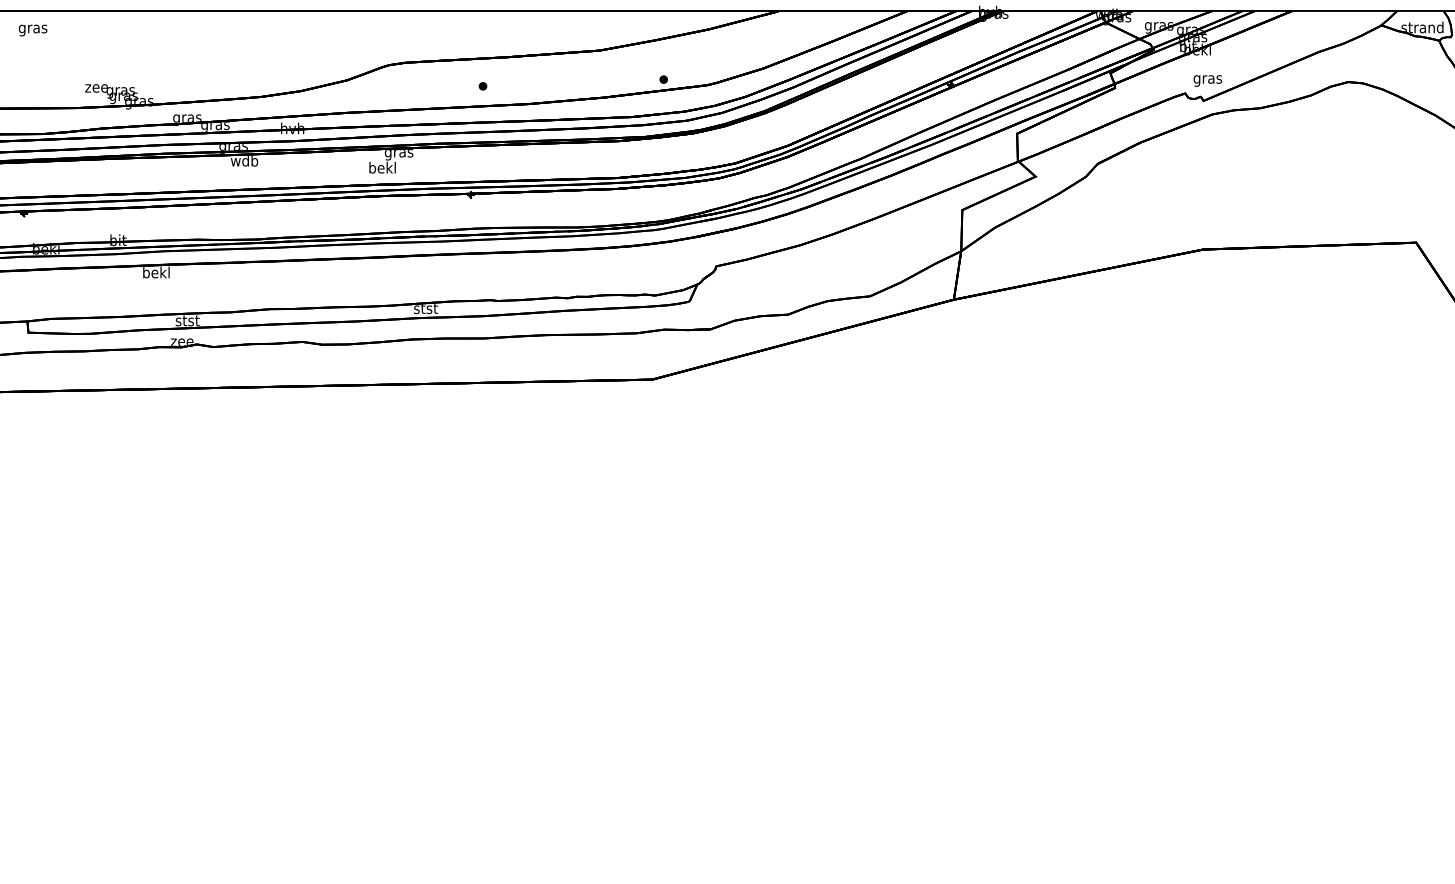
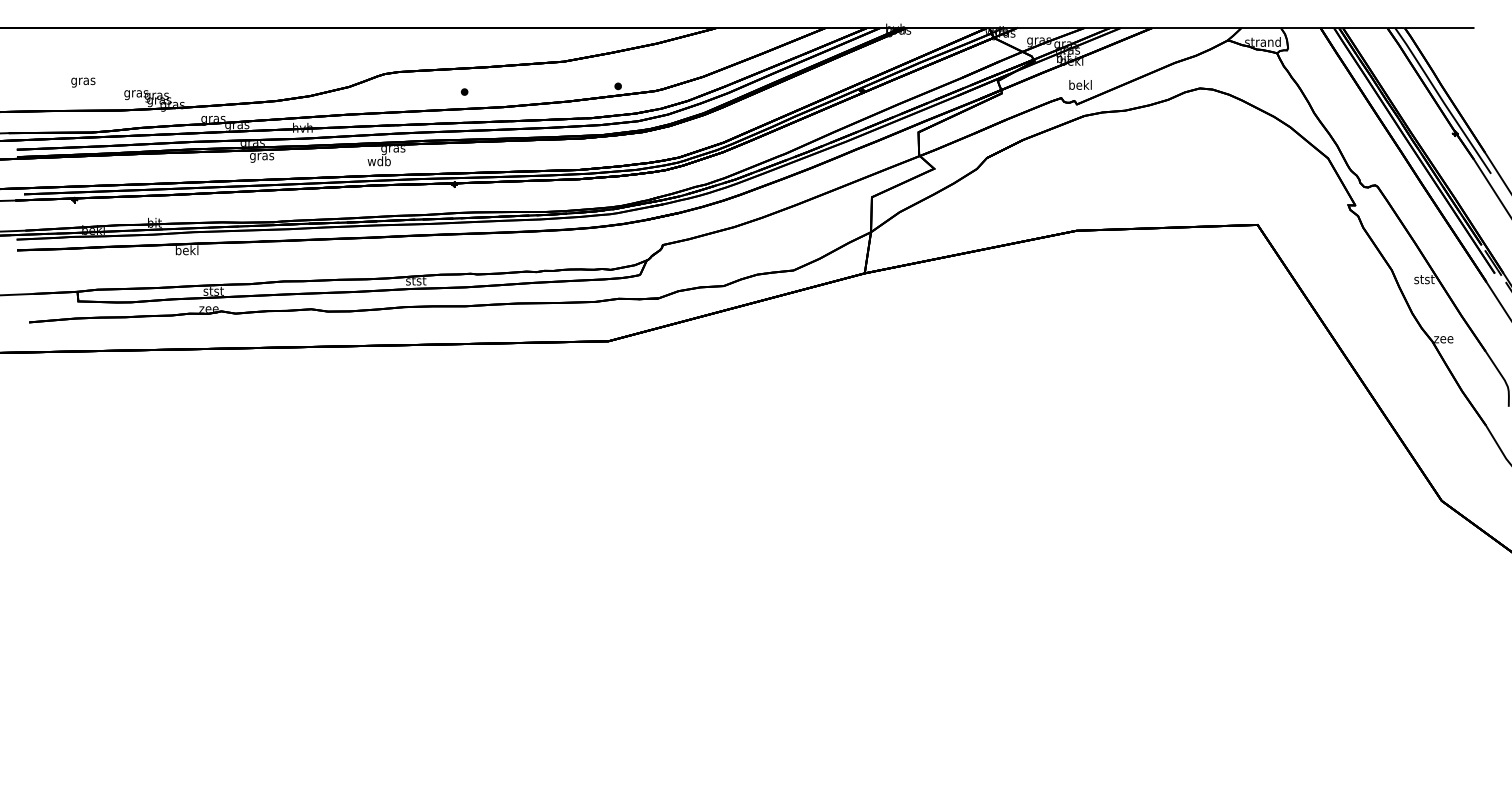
text: (33, 30) -> (83, 82), moved
text: (1207, 79) -> (1080, 86), gras -> bekl
text: (96, 90) -> (136, 95), zee -> gras
text: (245, 162) -> (262, 156), wdb -> gras
text: (381, 168) -> (378, 161), bekl -> wdb

